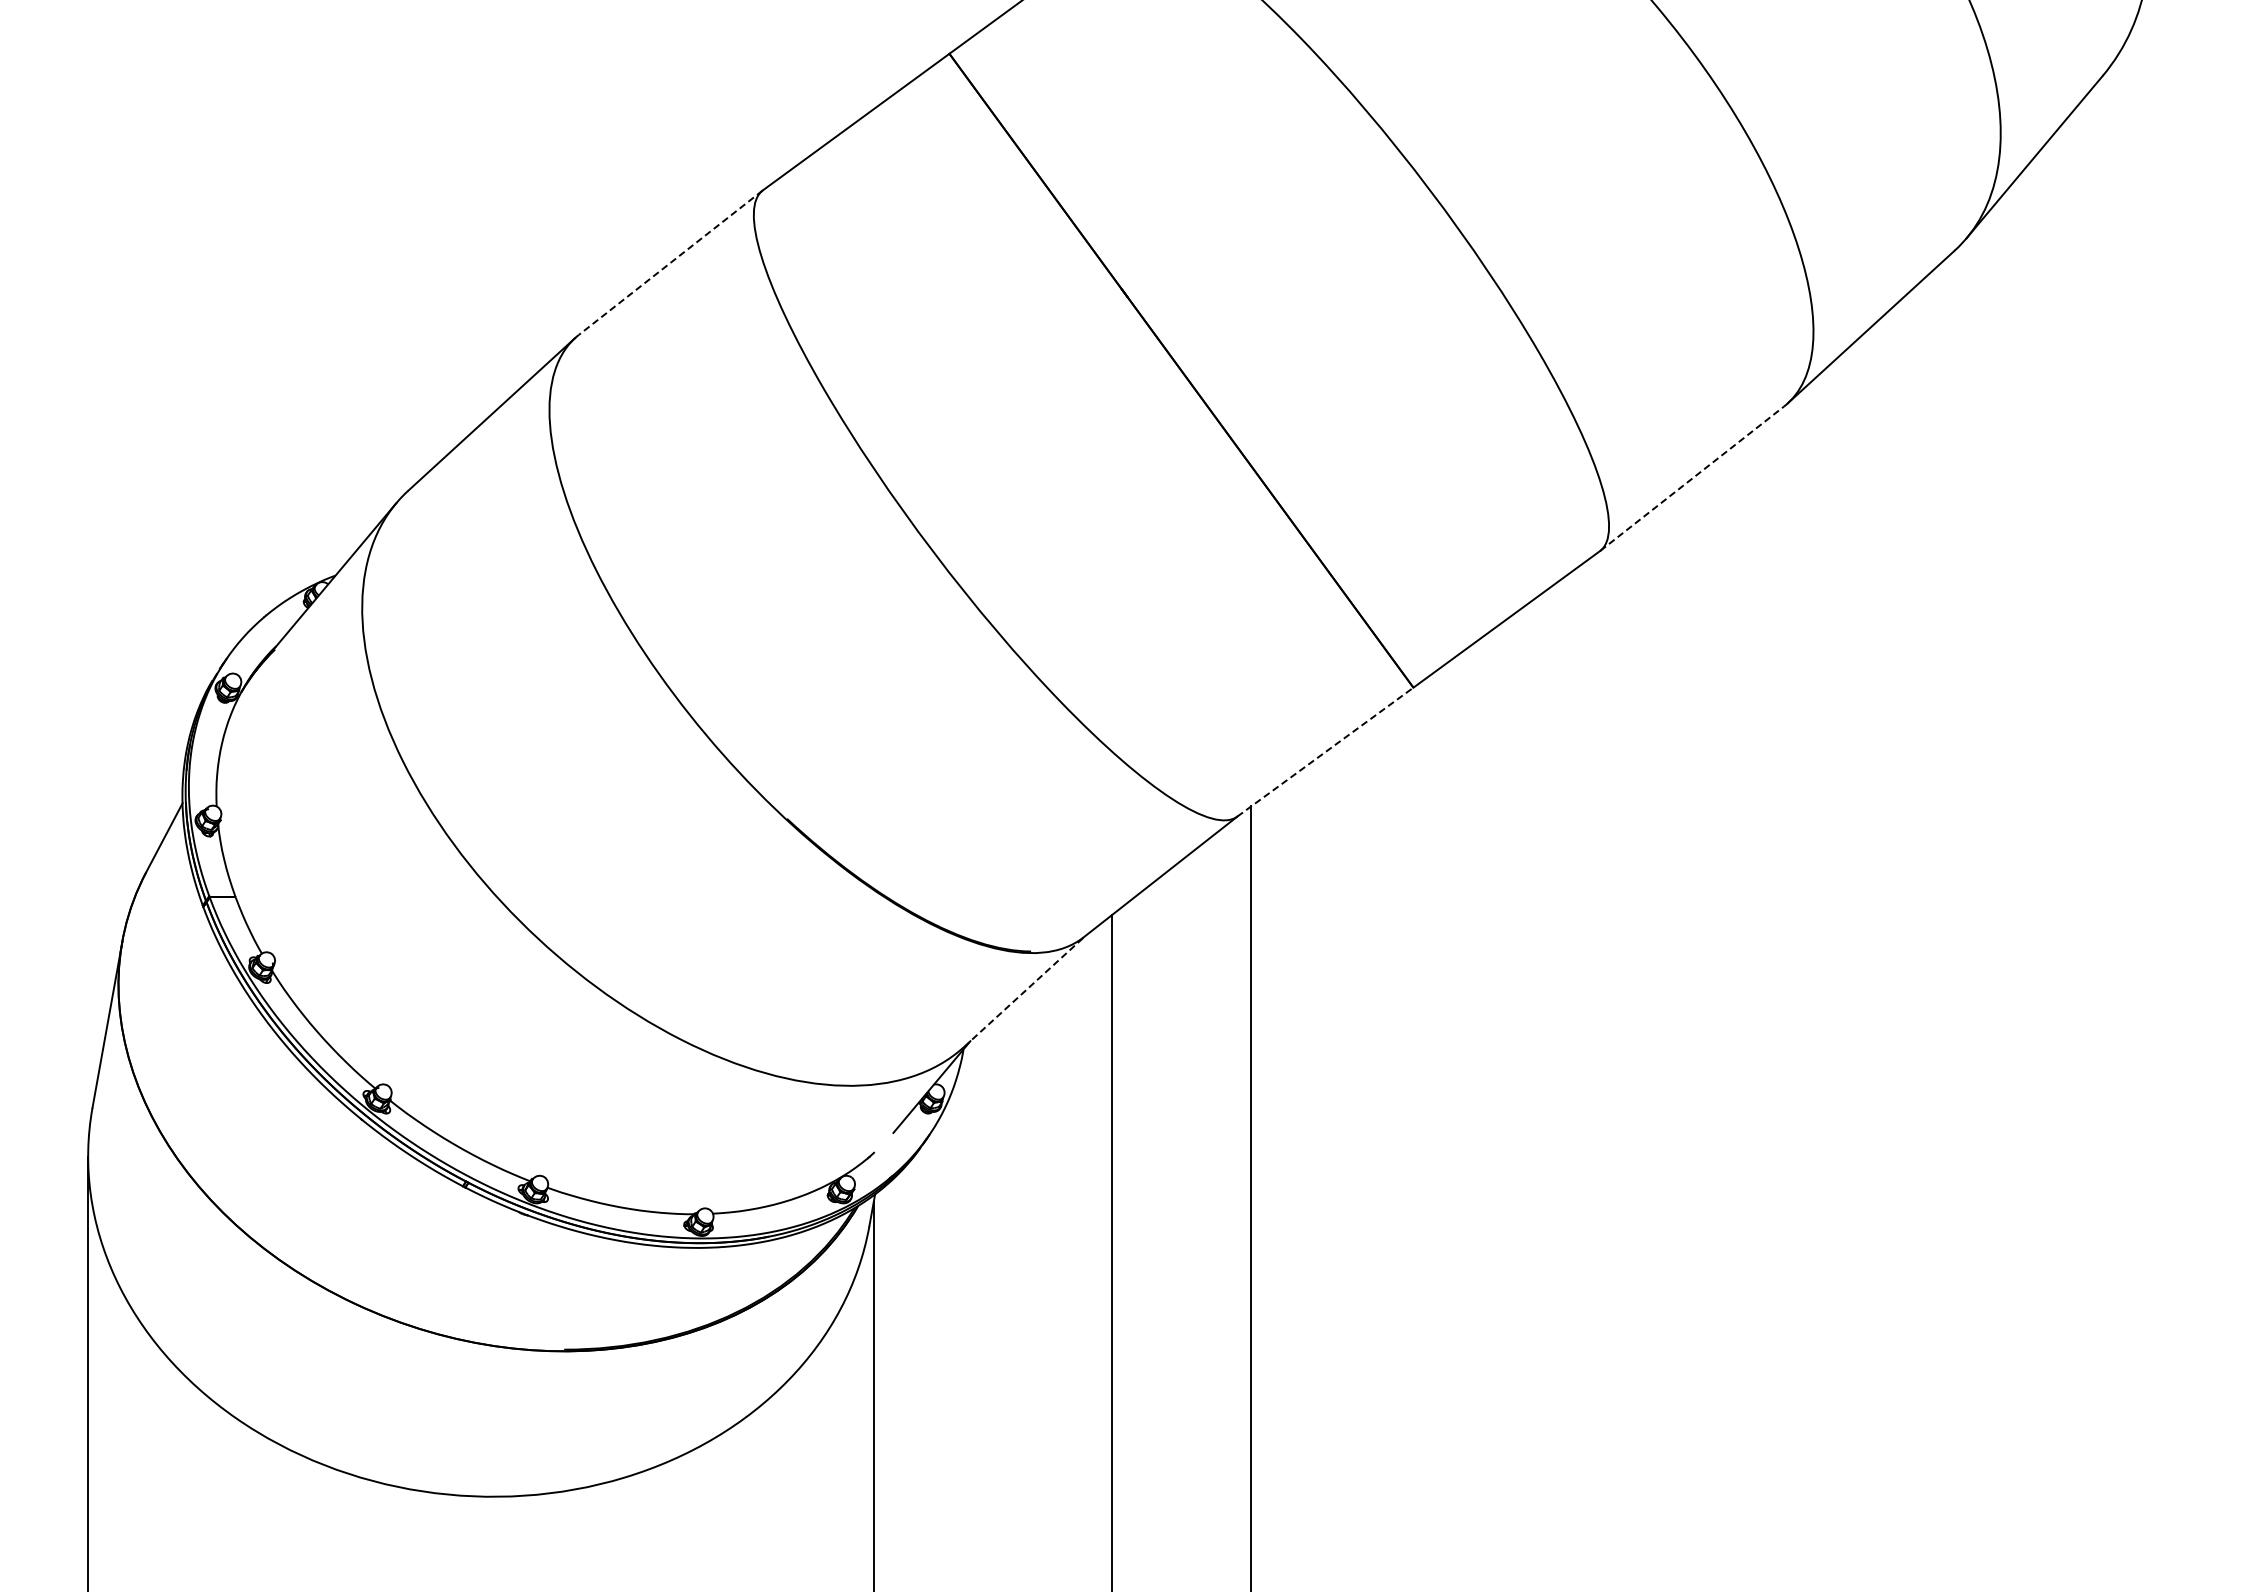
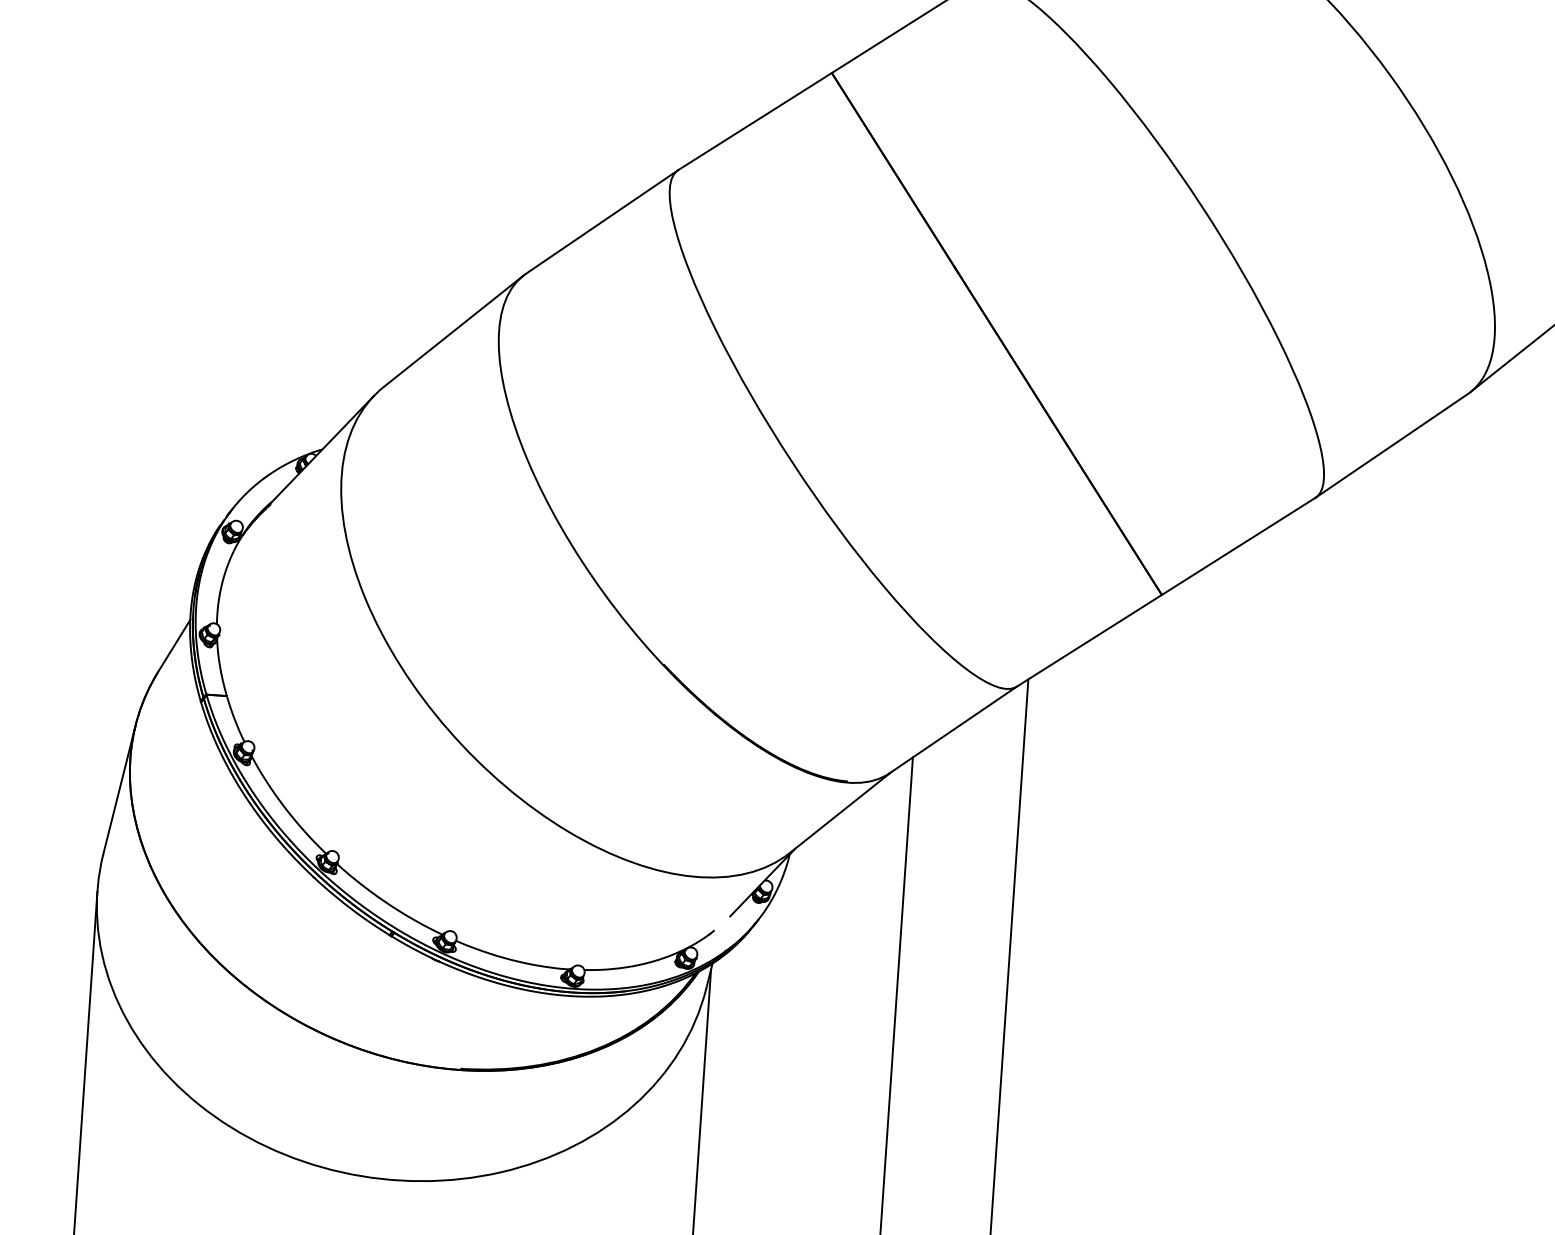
line: (670, 262) -> (601, 221), dashed -> solid
line: (1692, 478) -> (1391, 445), dashed -> solid
line: (1325, 751) -> (1089, 640), dashed -> solid
line: (1025, 991) -> (841, 812), dashed -> solid

